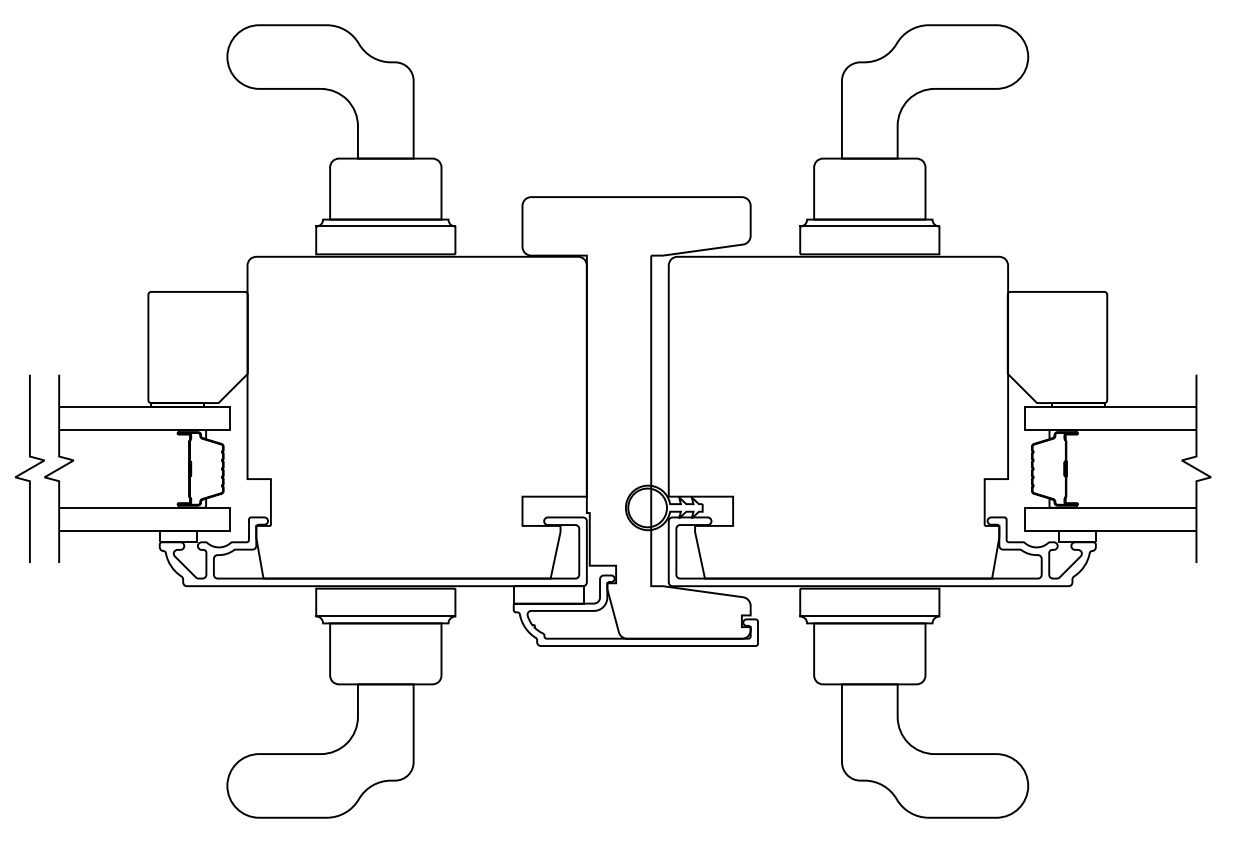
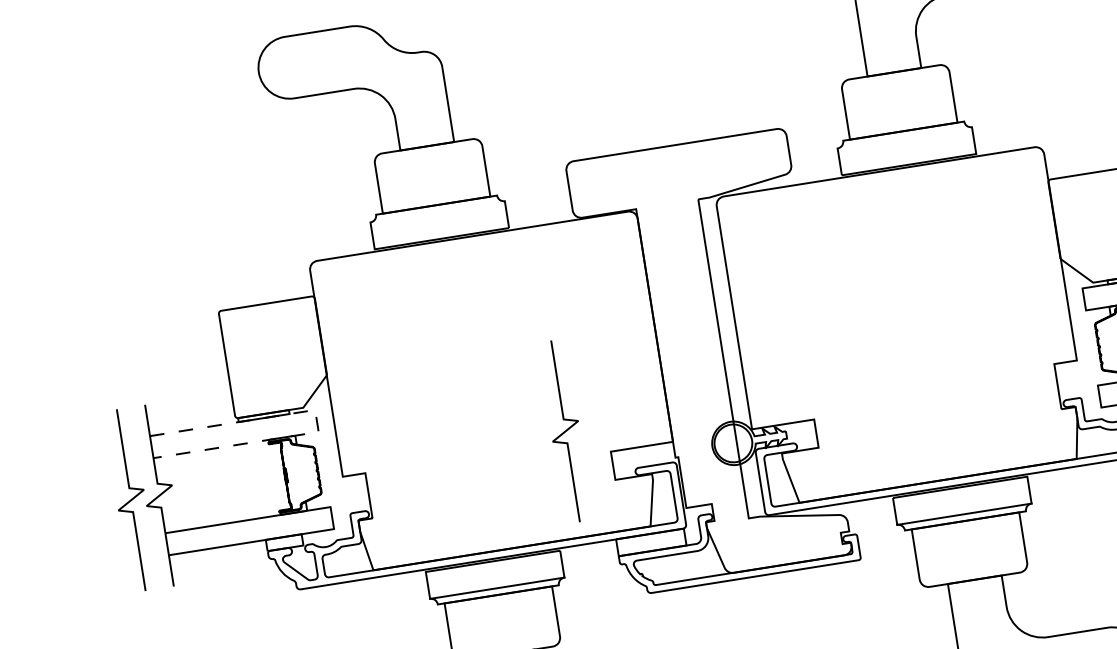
line: (385, 226) -> (437, 211), removed
line: (869, 226) -> (904, 137), removed
line: (230, 419) -> (317, 421), solid -> dashed
curve: (479, 468) -> (565, 431), added

